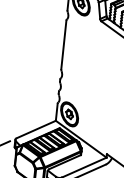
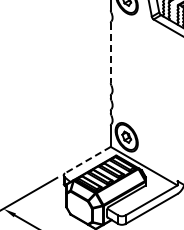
line: (63, 45) -> (110, 53), solid -> dashed
line: (35, 129) -> (87, 160), solid -> dashed

